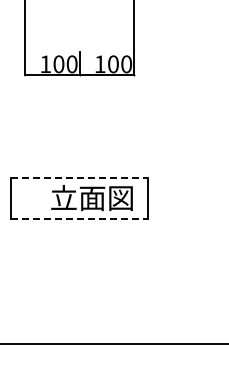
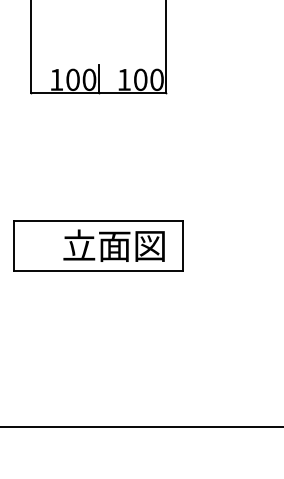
line: (80, 177) -> (99, 220), dashed -> solid
line: (80, 218) -> (99, 271), dashed -> solid

